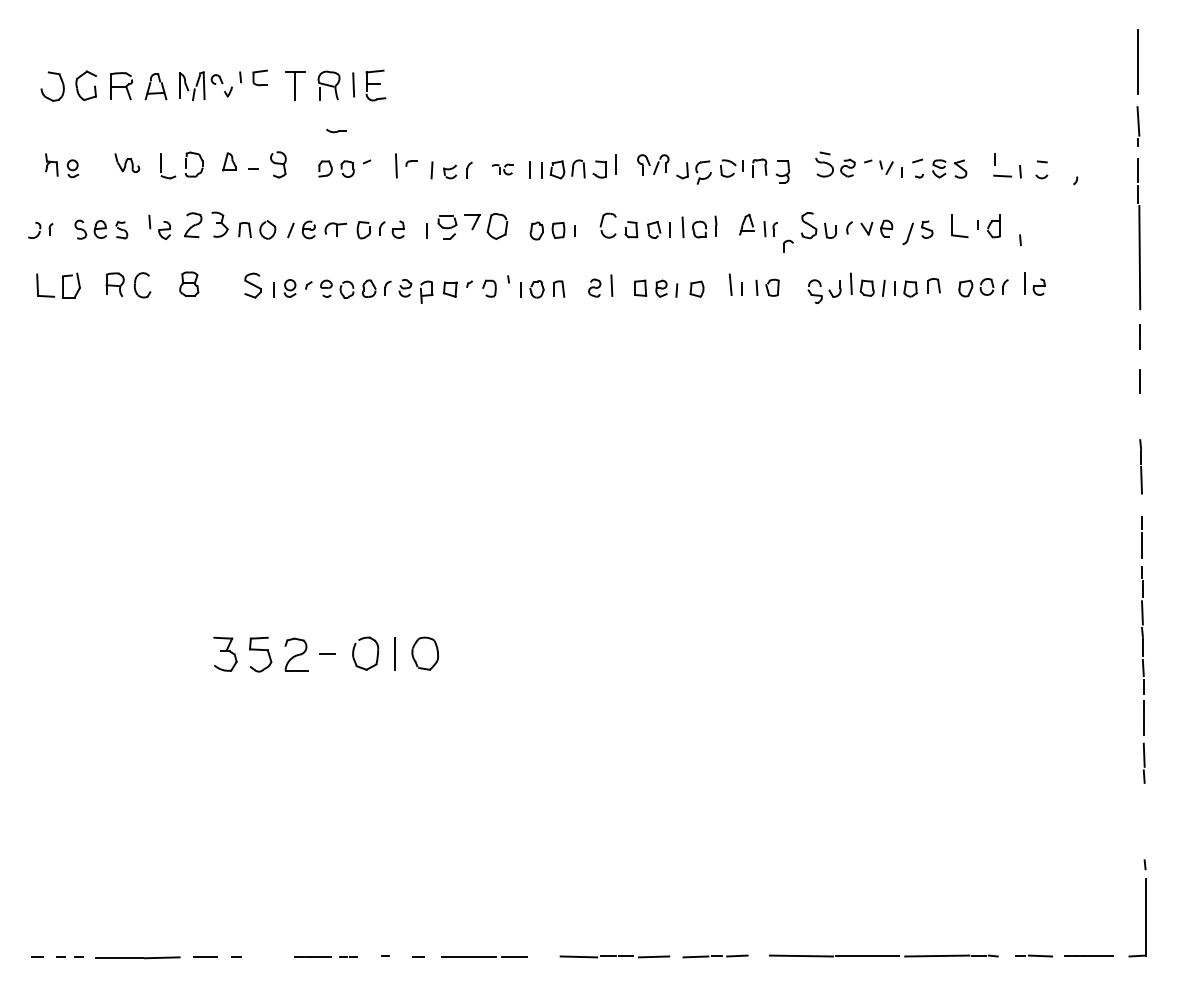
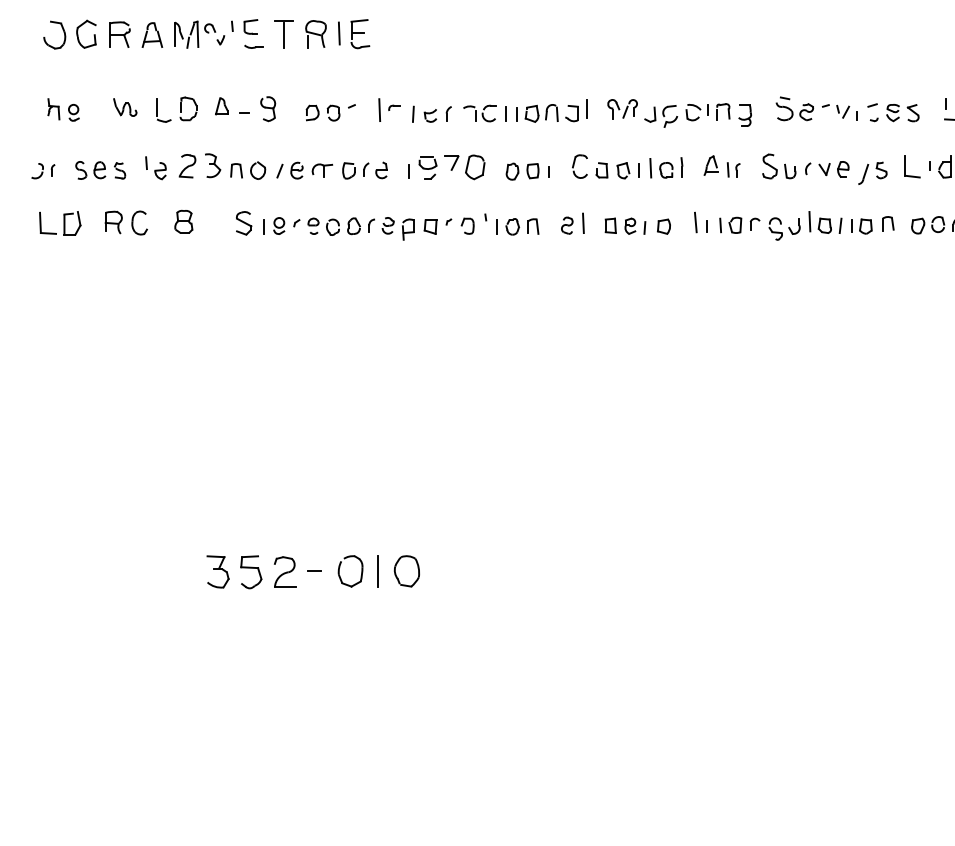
part: (336, 130) -> (254, 46), moved
part: (502, 169) -> (480, 113), size x1.67
part: (788, 245) -> (755, 223), moved

